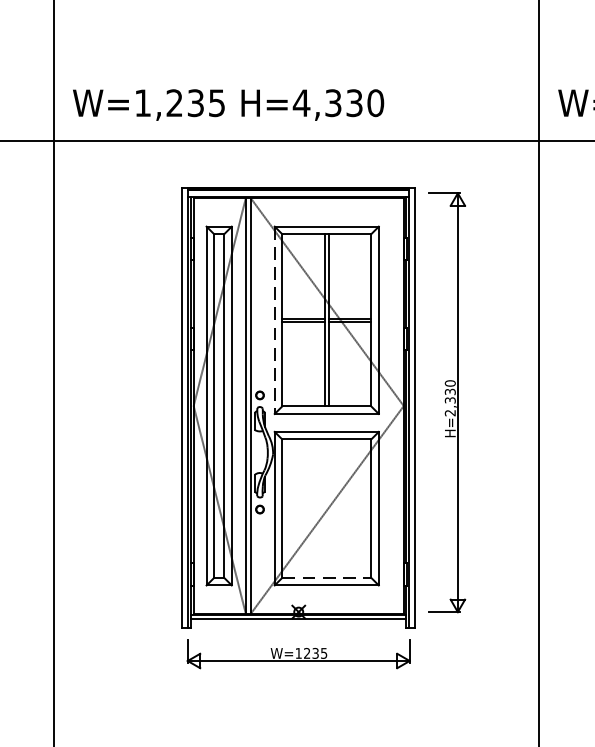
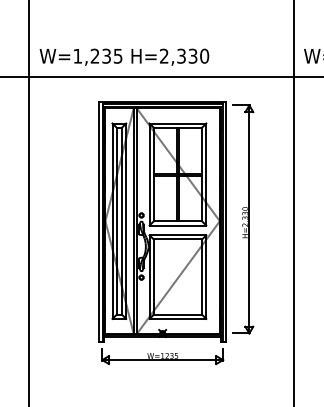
text: (300, 101) -> (163, 55), H=4,330 -> H=2,330
line: (274, 322) -> (149, 175), dashed -> solid
line: (327, 577) -> (178, 314), dashed -> solid

